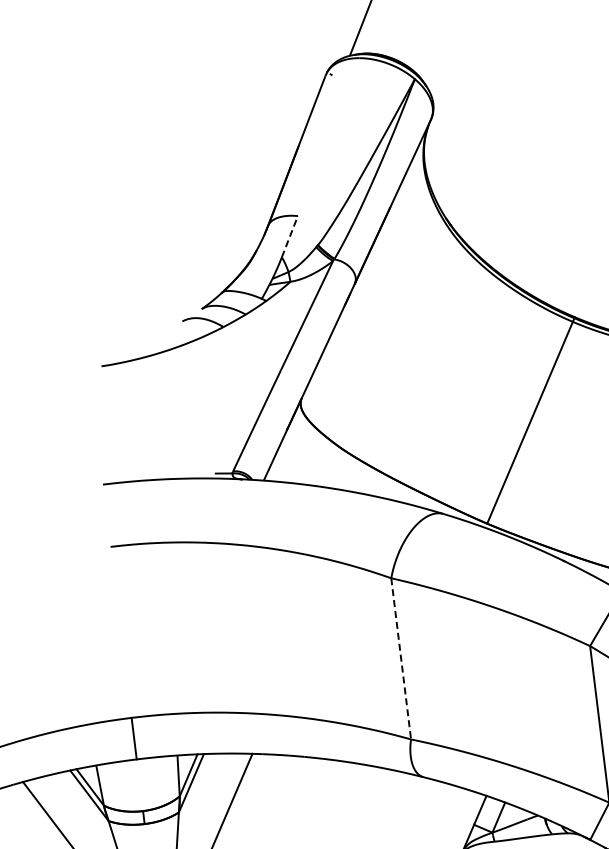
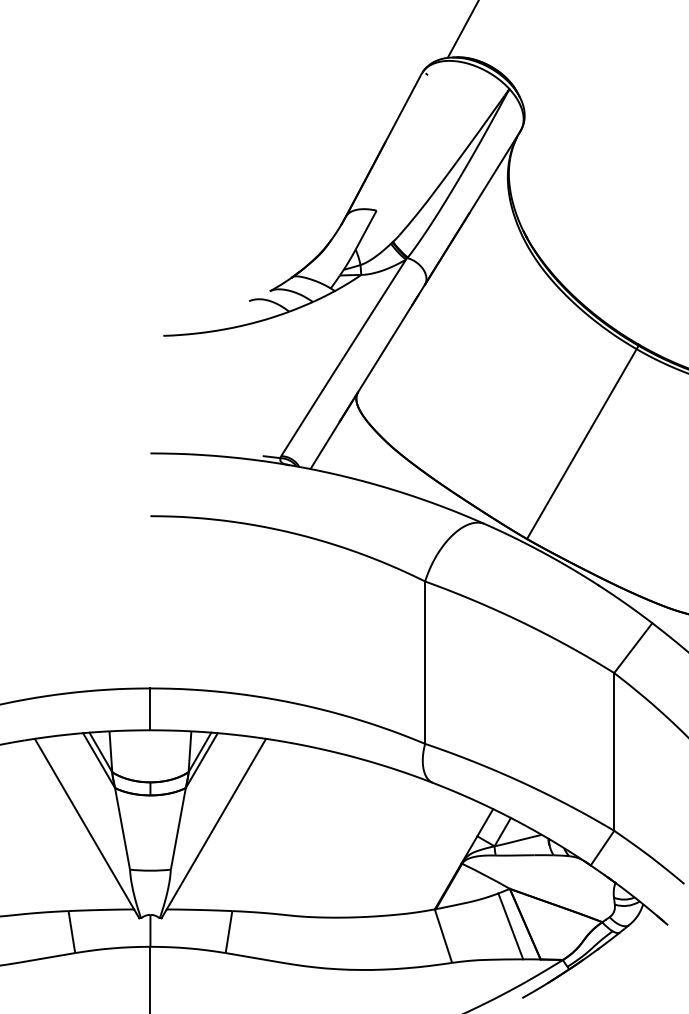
line: (290, 237) -> (366, 230), dashed -> solid
line: (401, 659) -> (425, 663), dashed -> solid

